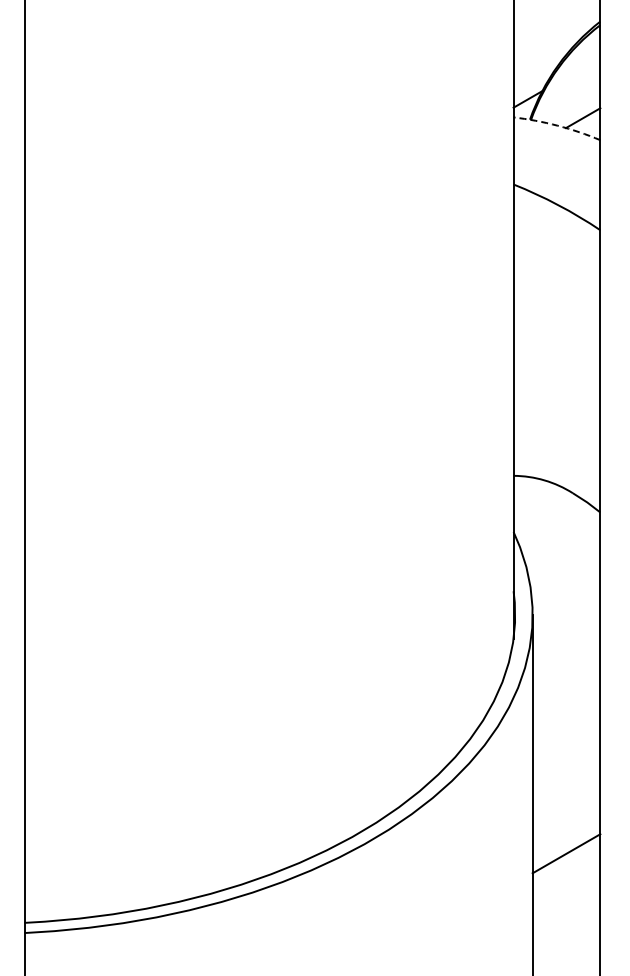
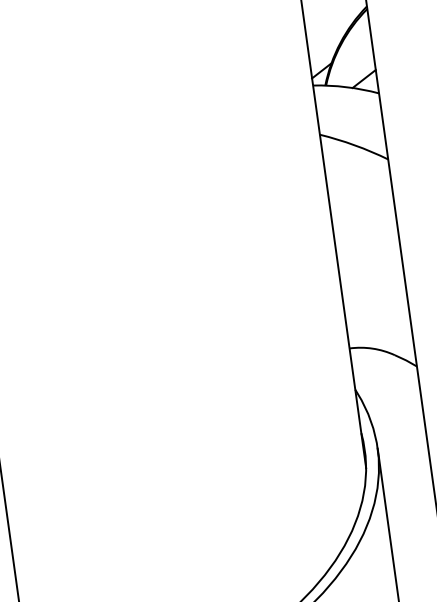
arc: (557, 125) -> (346, 86), dashed -> solid

